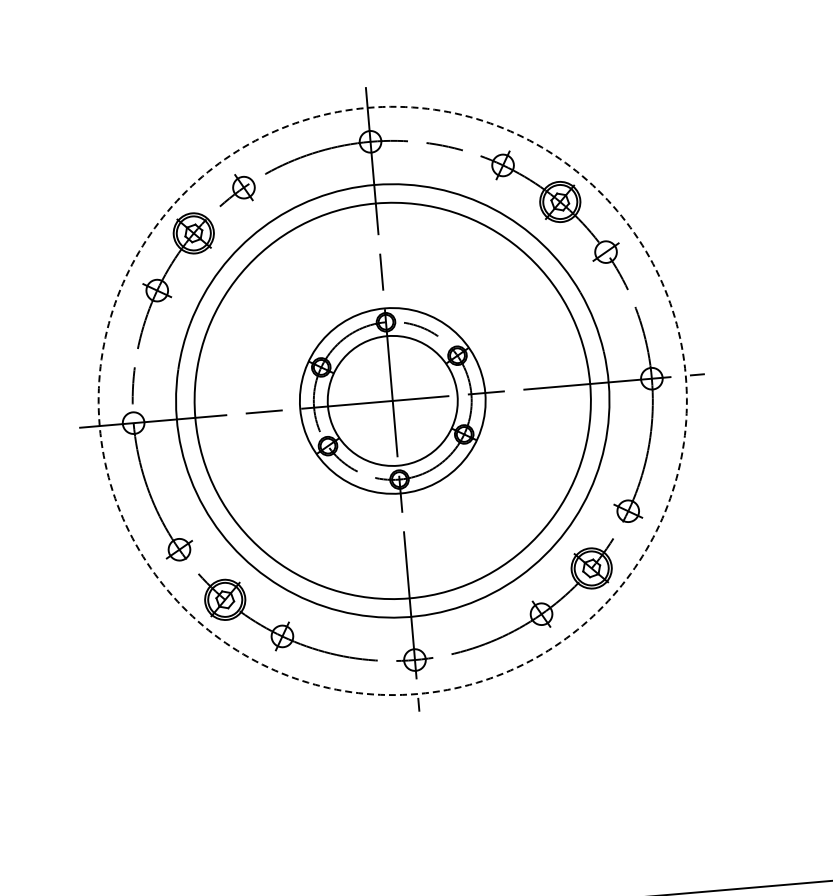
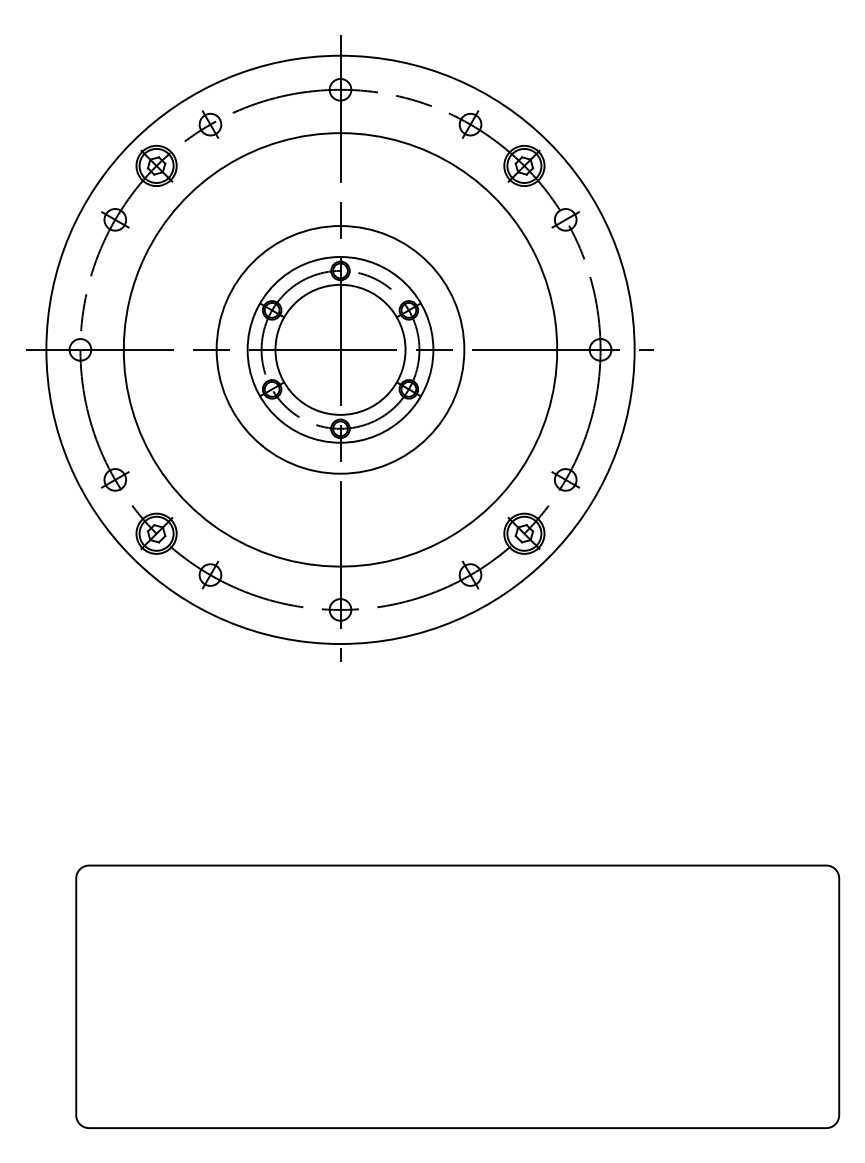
circle: (392, 400) -> (340, 349), dashed -> solid
circle: (392, 400) -> (340, 349), size x0.62

